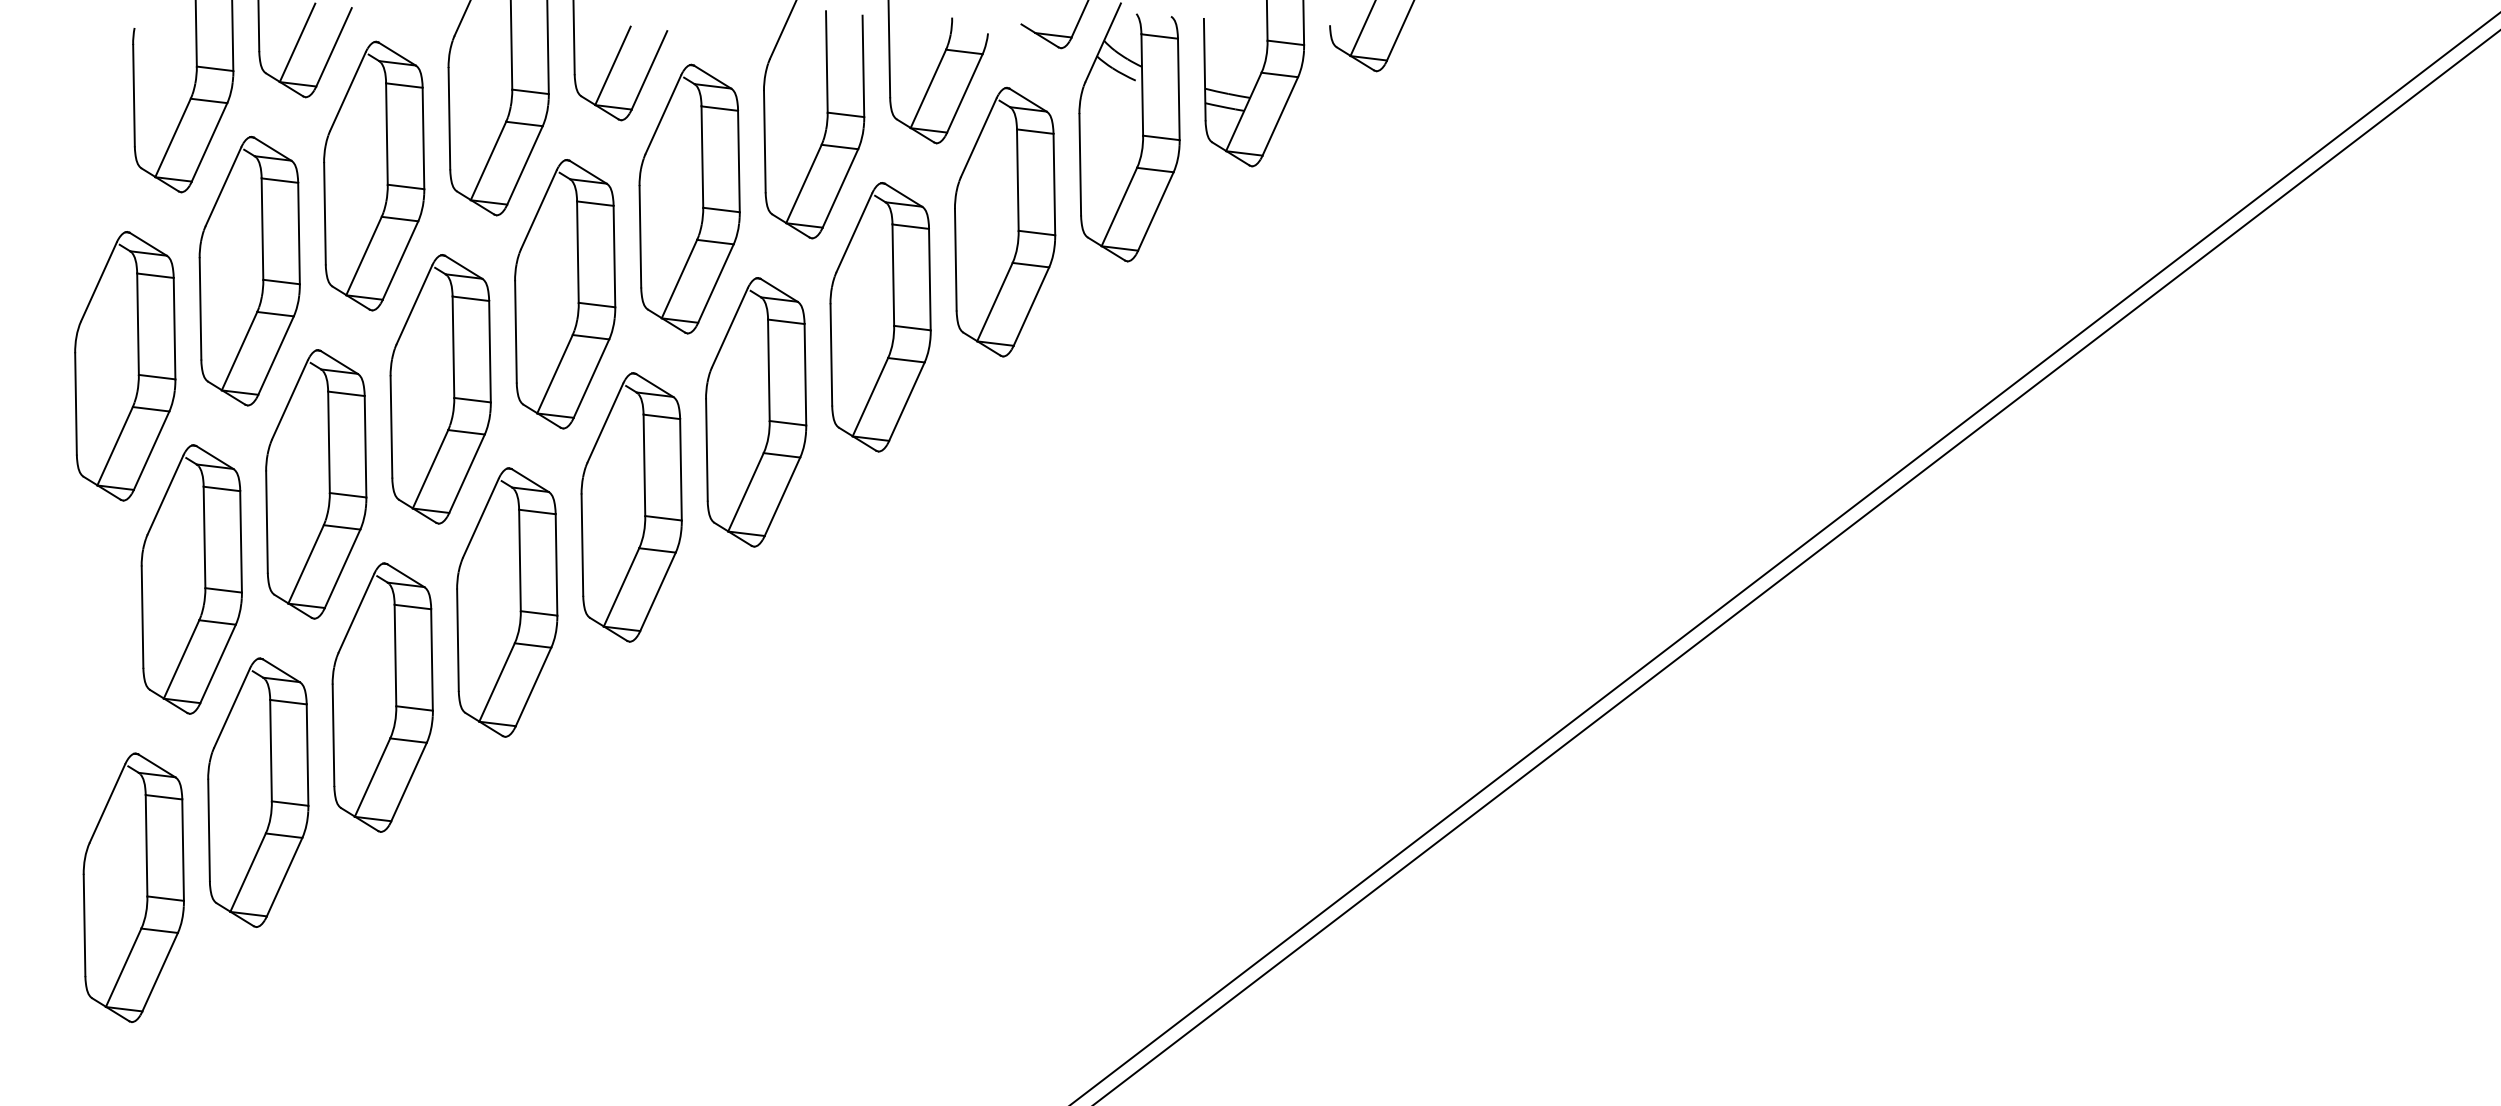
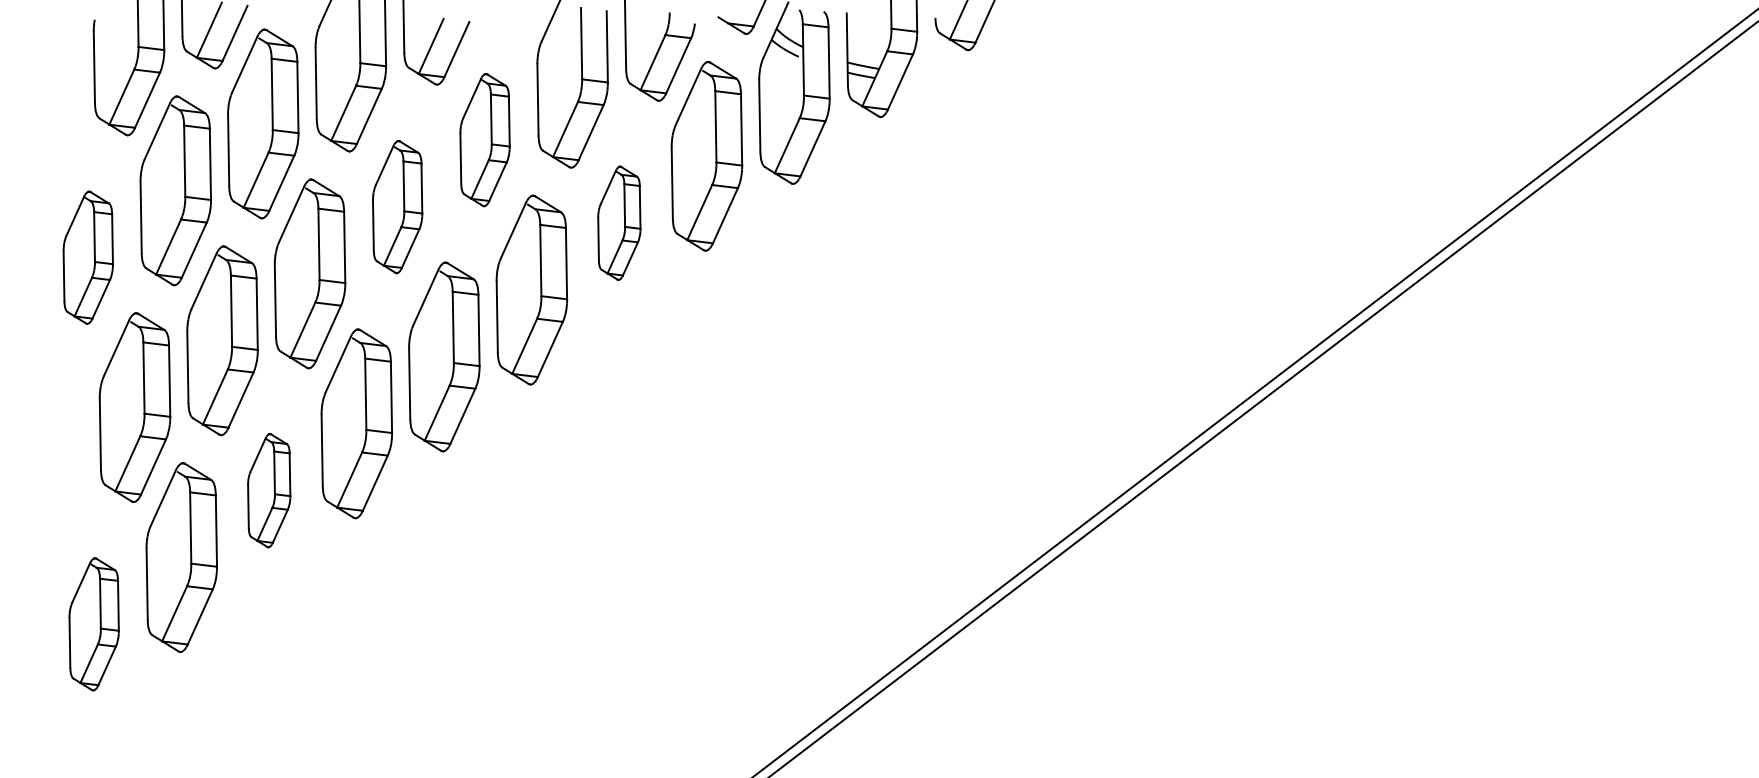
part: (689, 198) -> (485, 139), size x0.7
part: (565, 294) -> (397, 207), size x0.7
part: (880, 317) -> (619, 223), size x0.6
part: (125, 366) -> (88, 257), size x0.7
part: (382, 697) -> (269, 490), size x0.6
part: (133, 887) -> (94, 624), size x0.7

